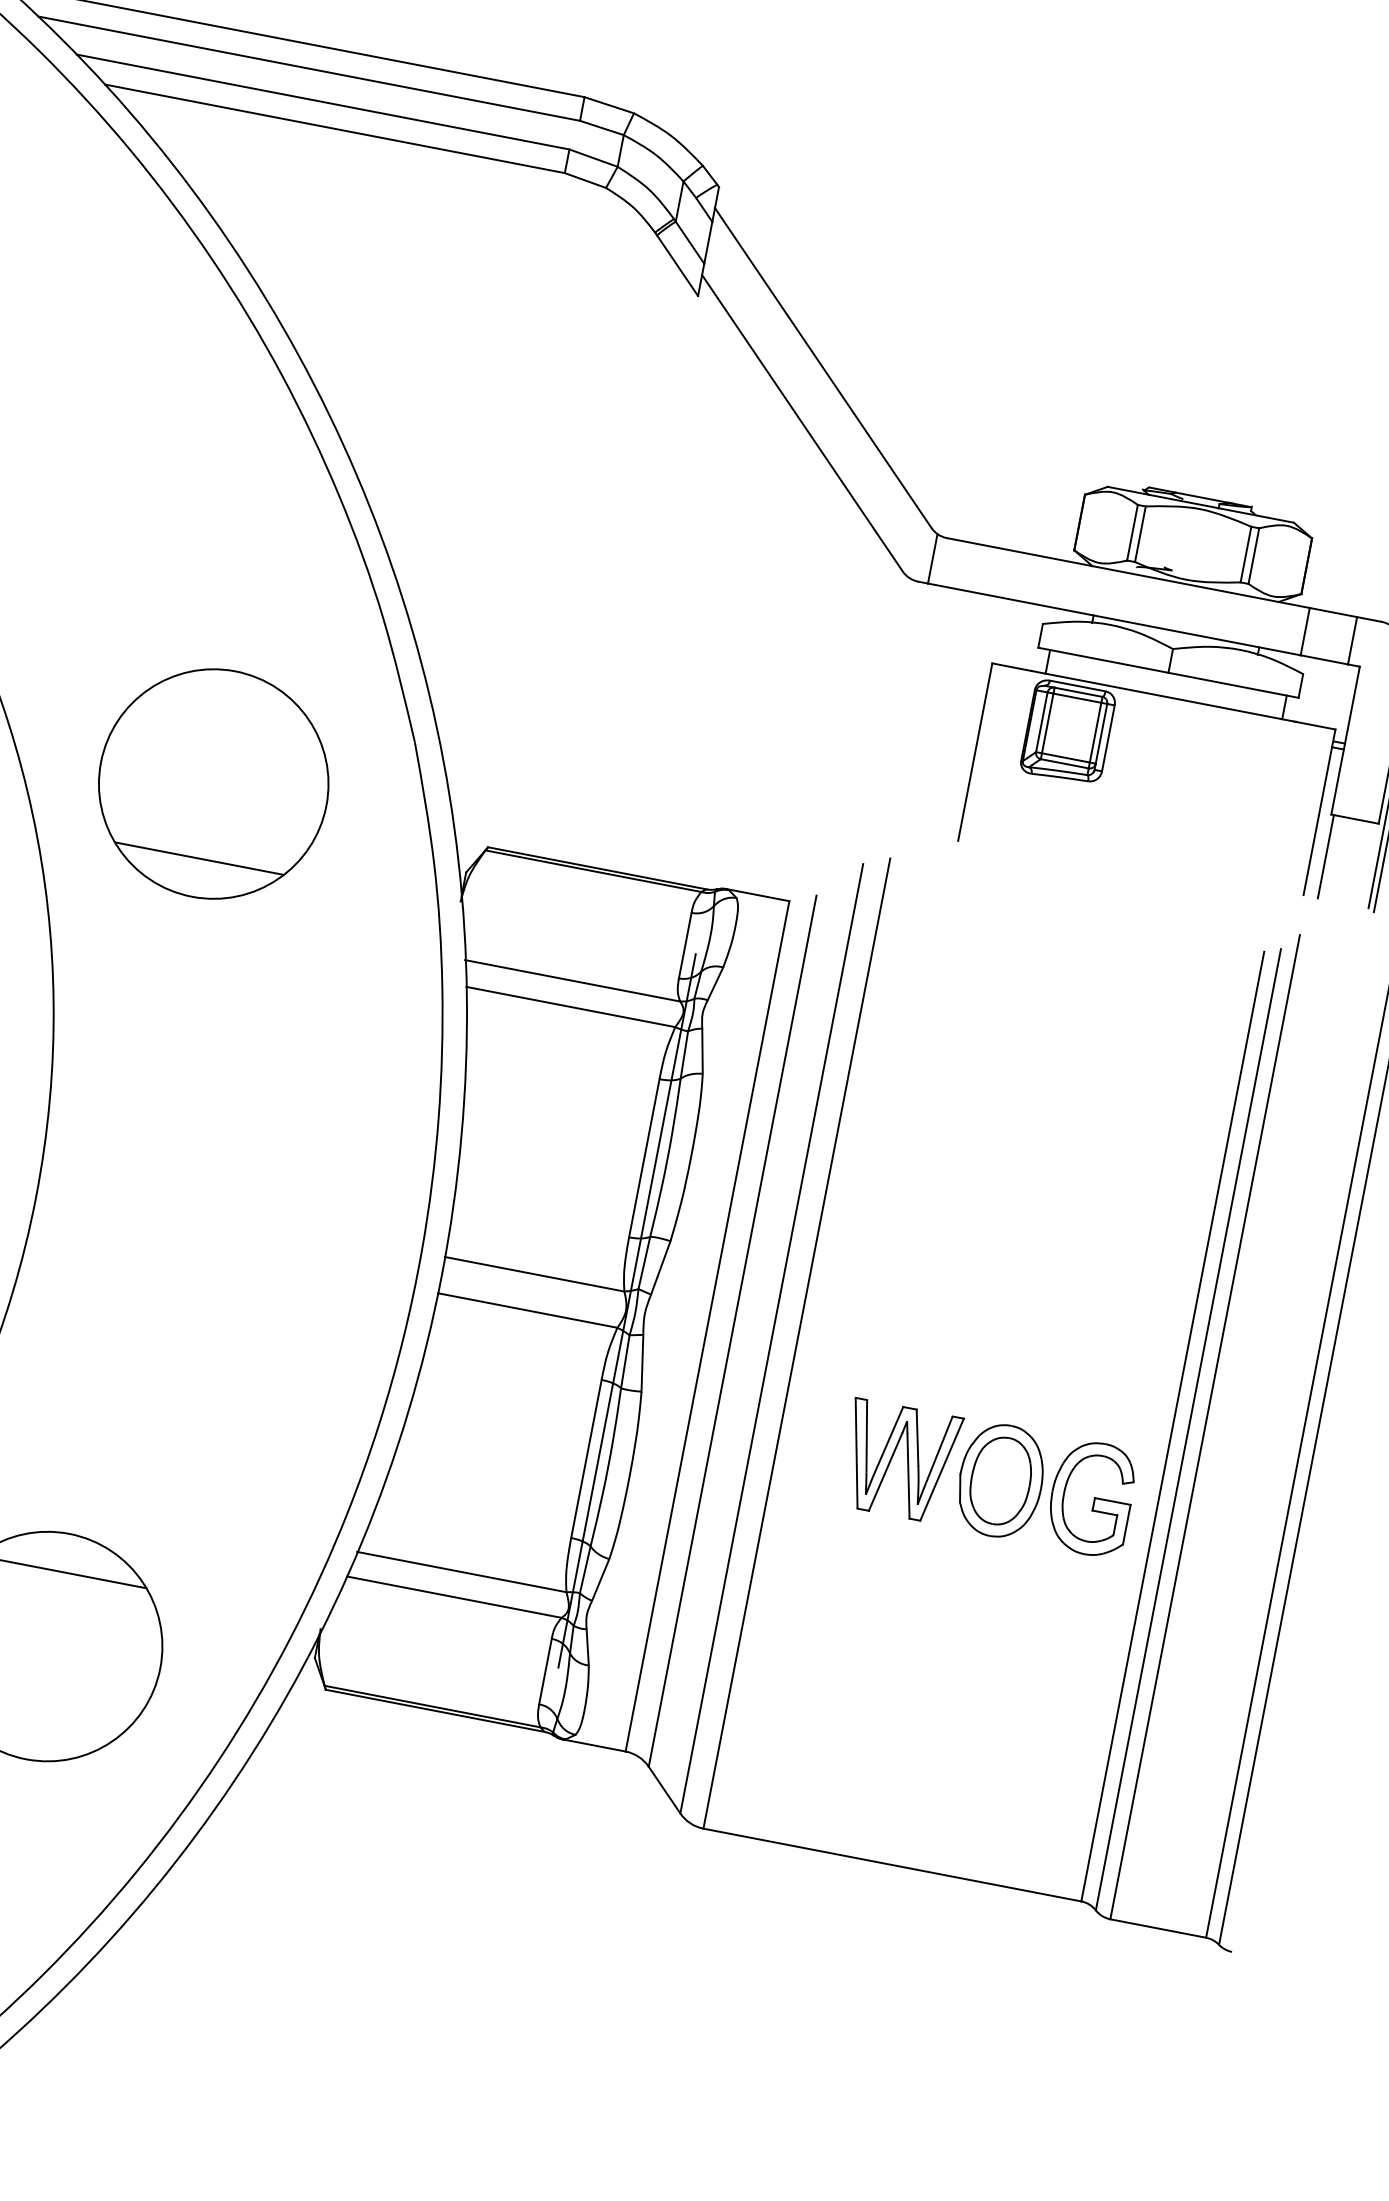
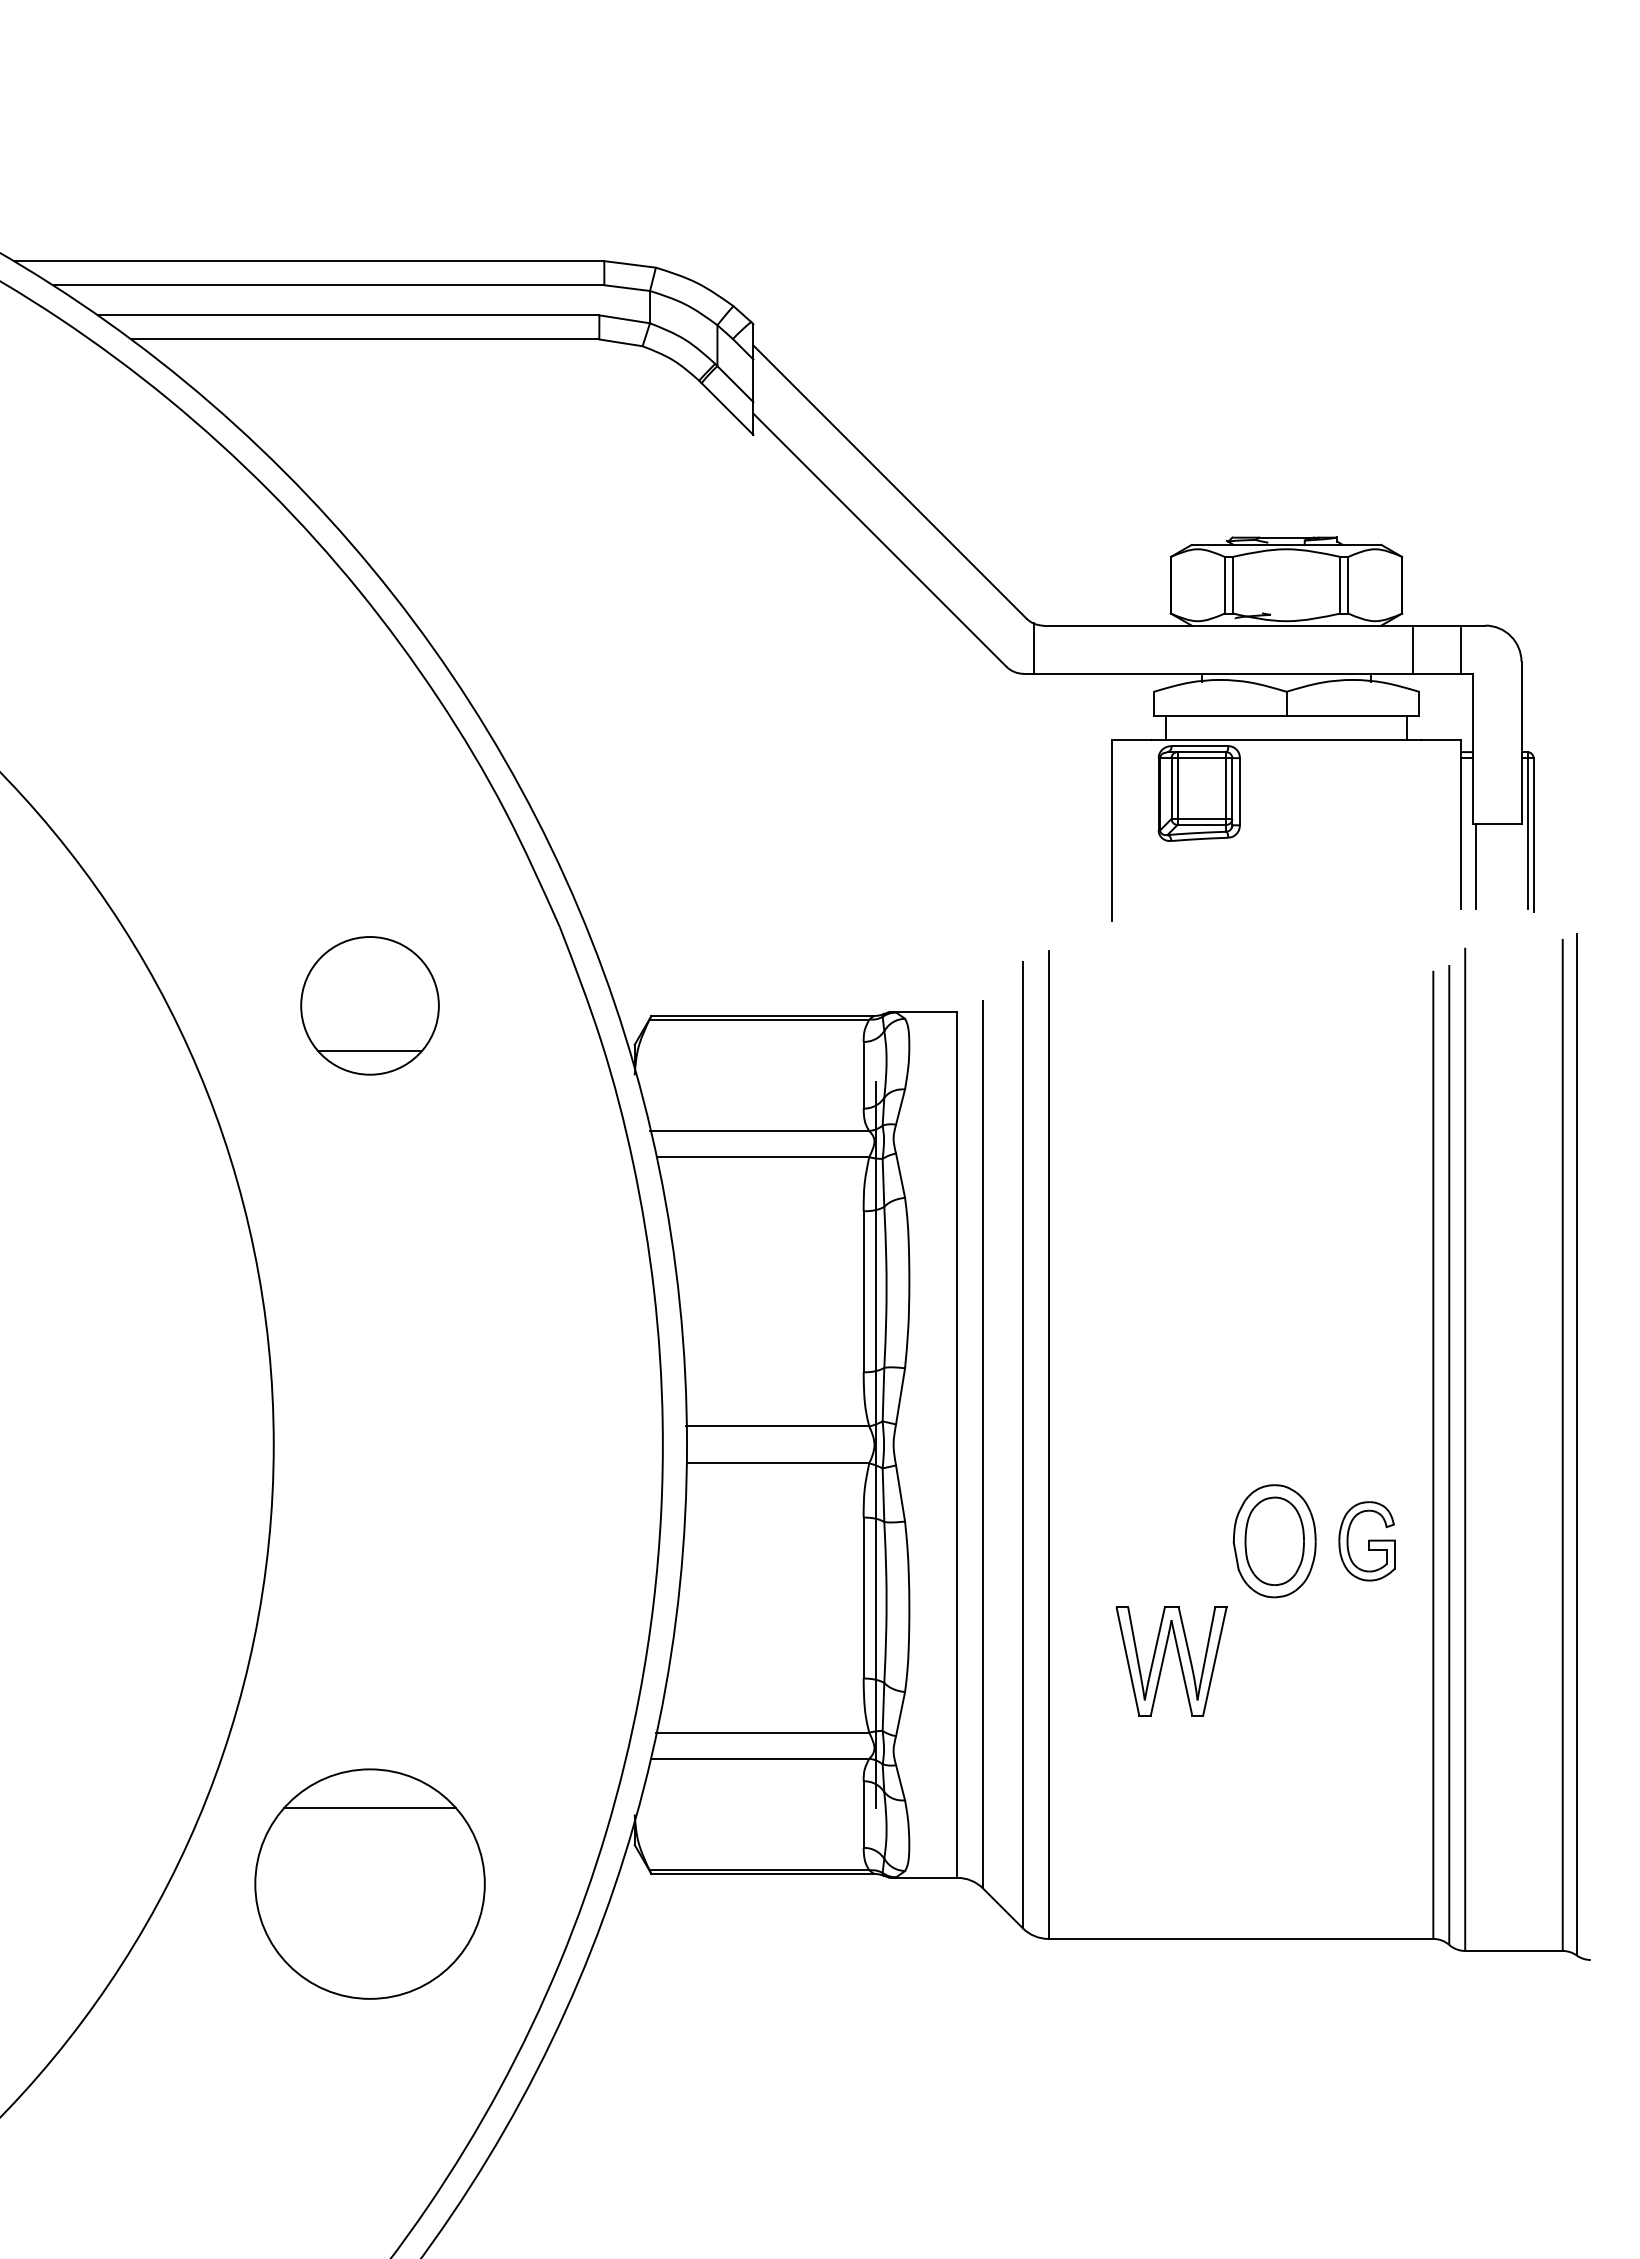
part: (213, 783) -> (369, 1005), size x0.6
part: (892, 1458) -> (1164, 1659), moved
part: (1090, 1498) -> (1366, 1541), size x0.7

